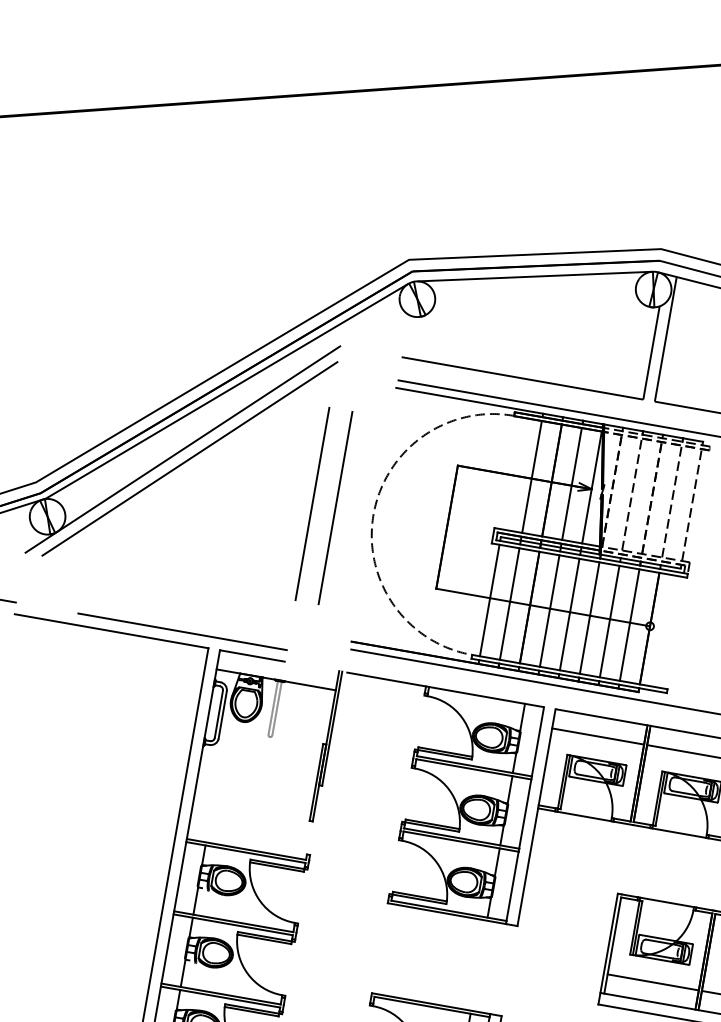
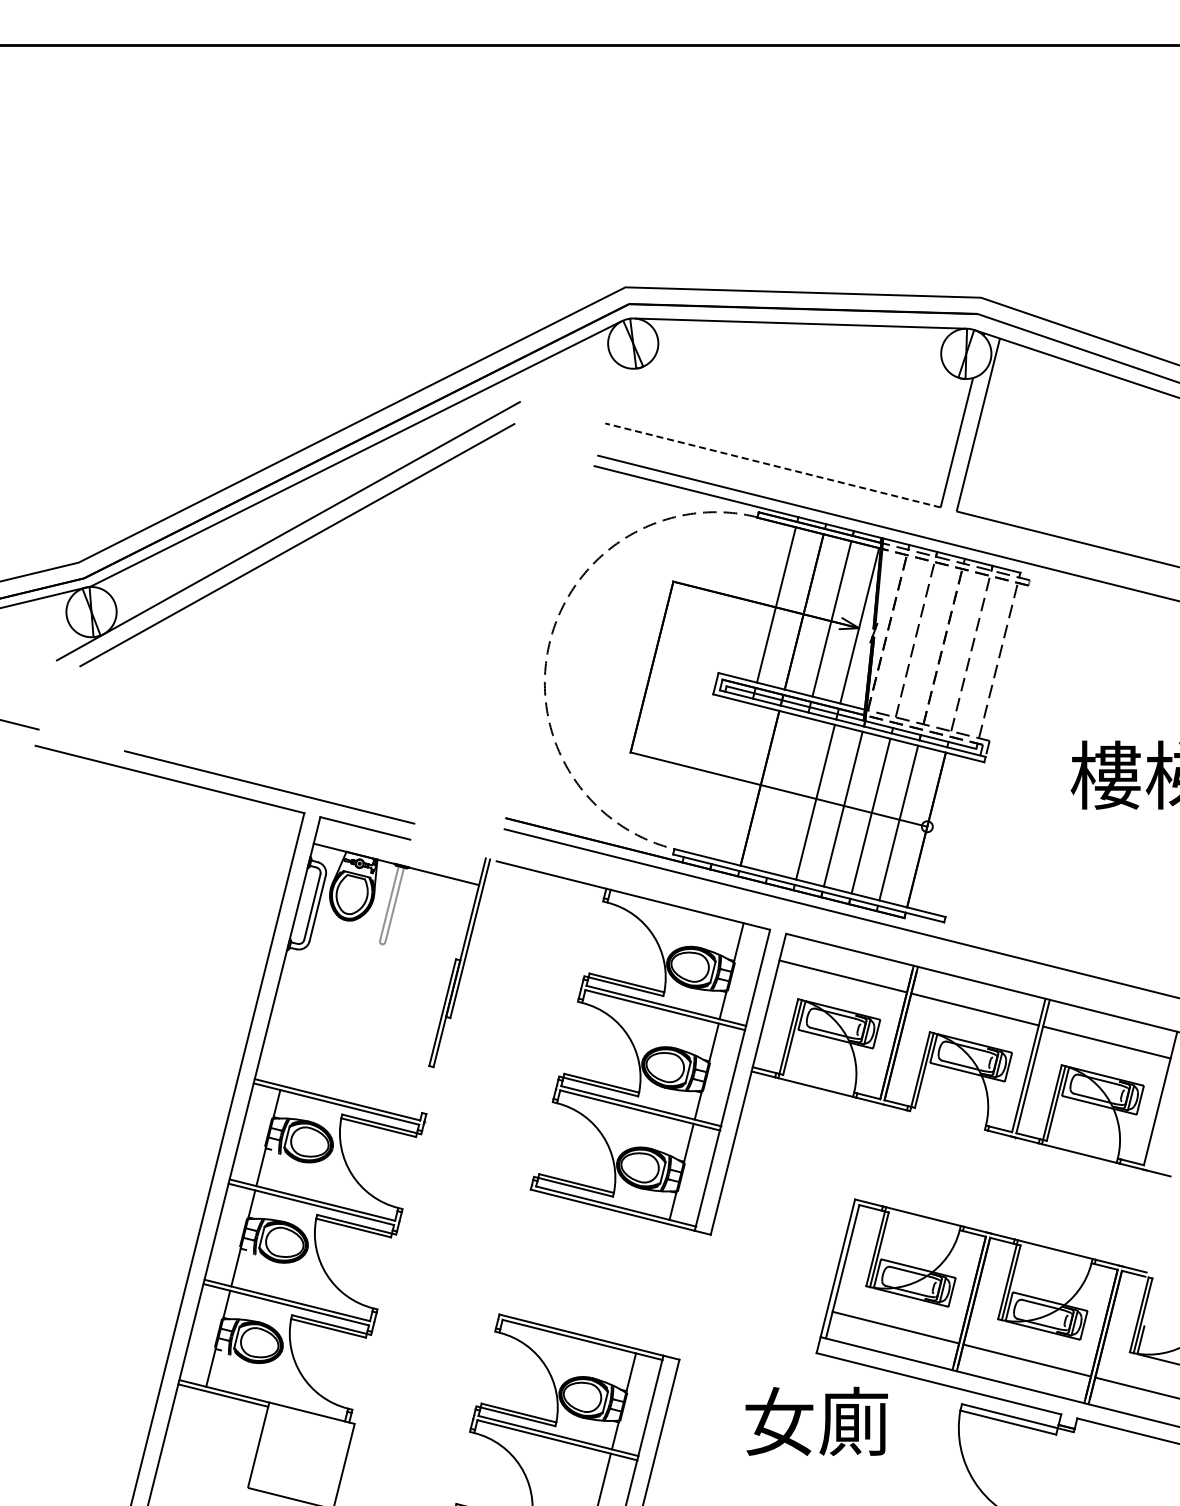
line: (522, 378) -> (772, 465), solid -> dashed
line: (312, 503) -> (464, 620), removed
line: (335, 507) -> (496, 628), removed
line: (489, 600) -> (704, 774), removed
line: (509, 603) -> (731, 780), removed
line: (549, 610) -> (787, 794), removed
line: (679, 833) -> (947, 1120), removed

